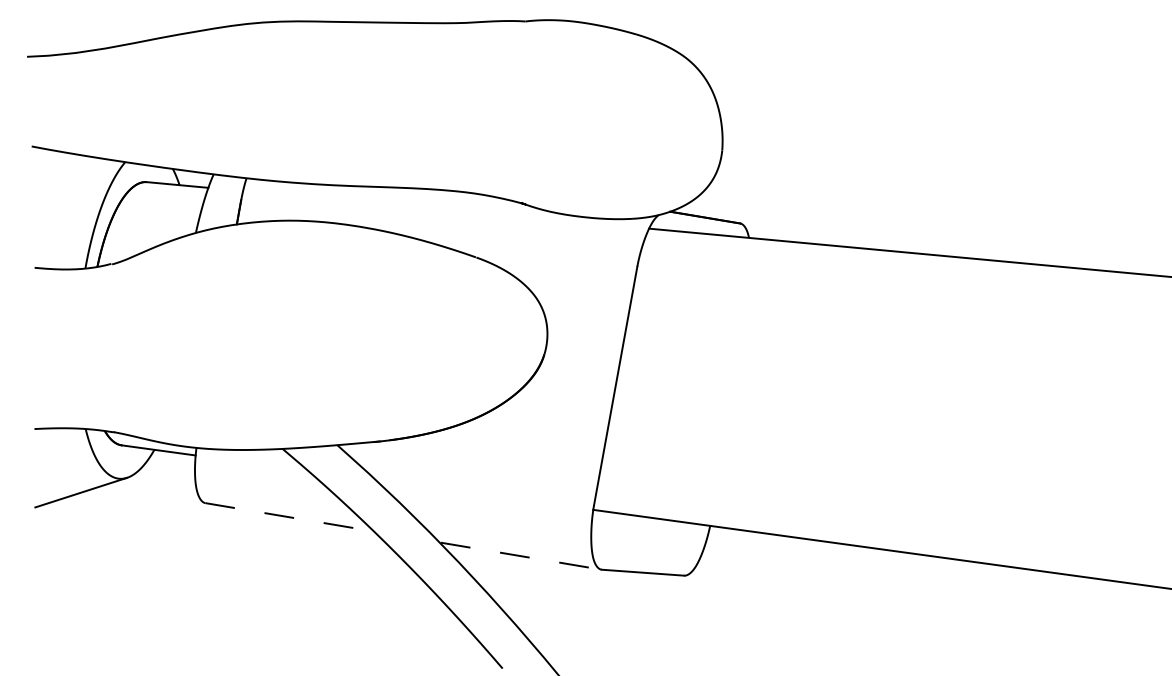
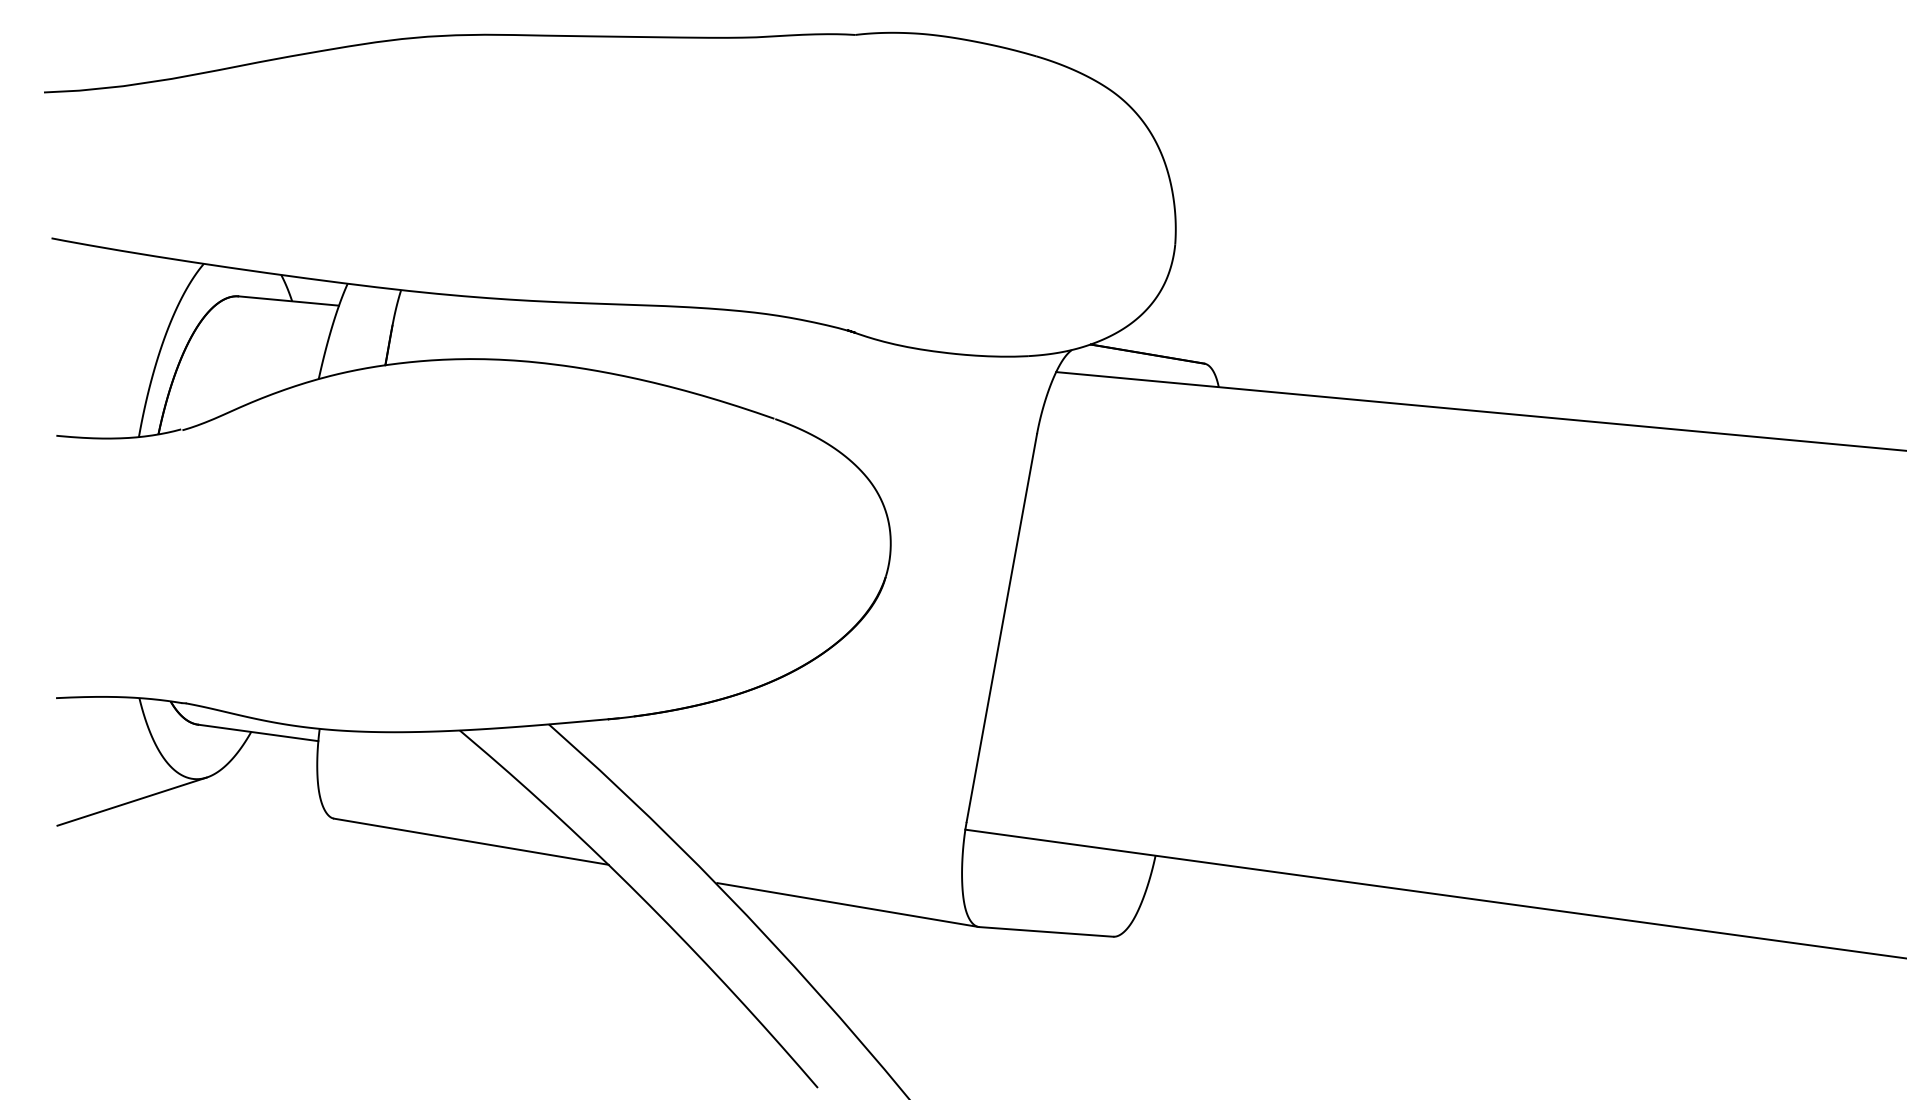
line: (289, 517) -> (471, 842), dashed -> solid
line: (521, 556) -> (848, 905), dashed -> solid

